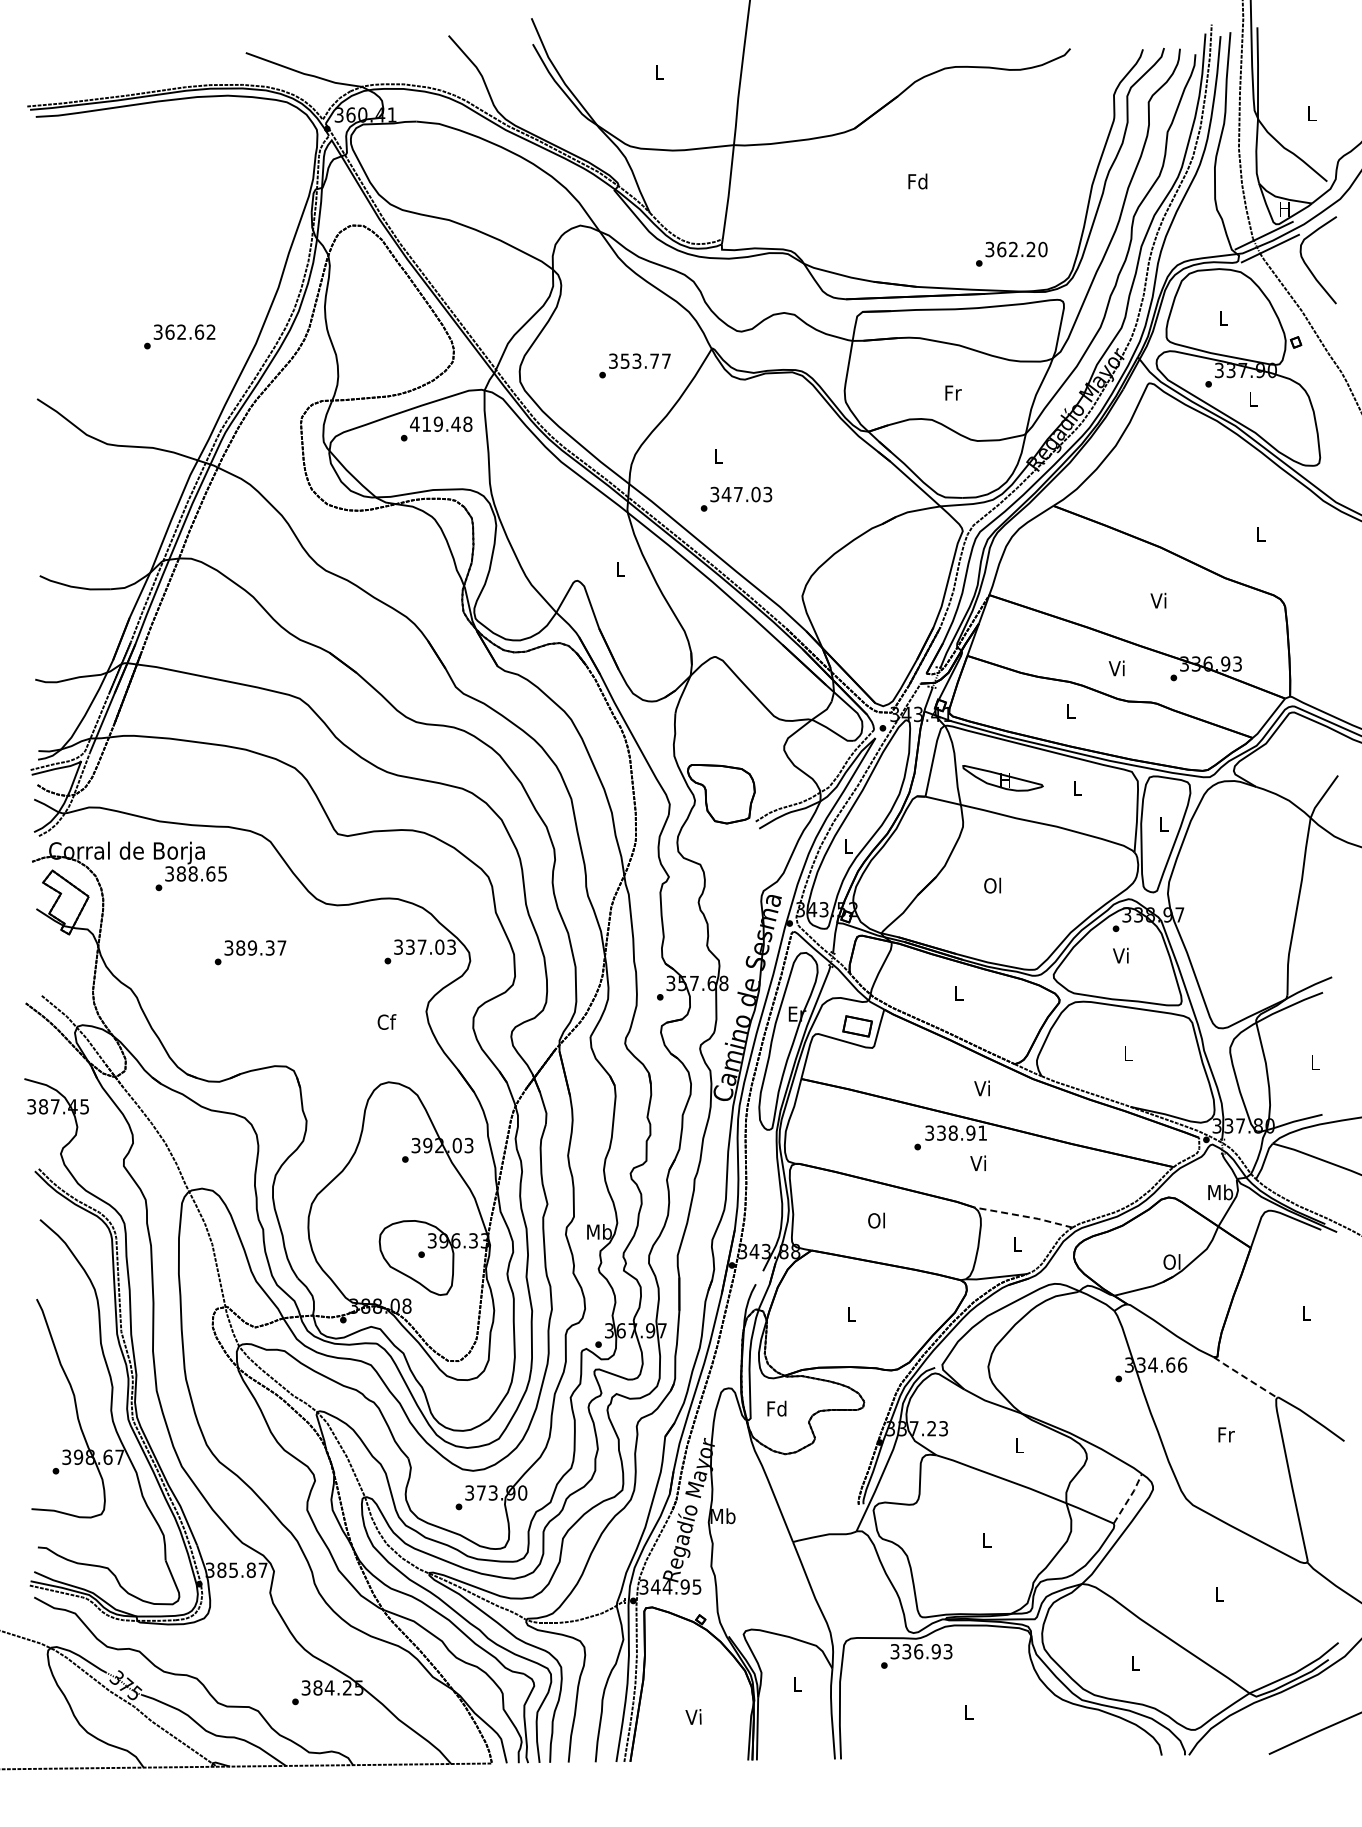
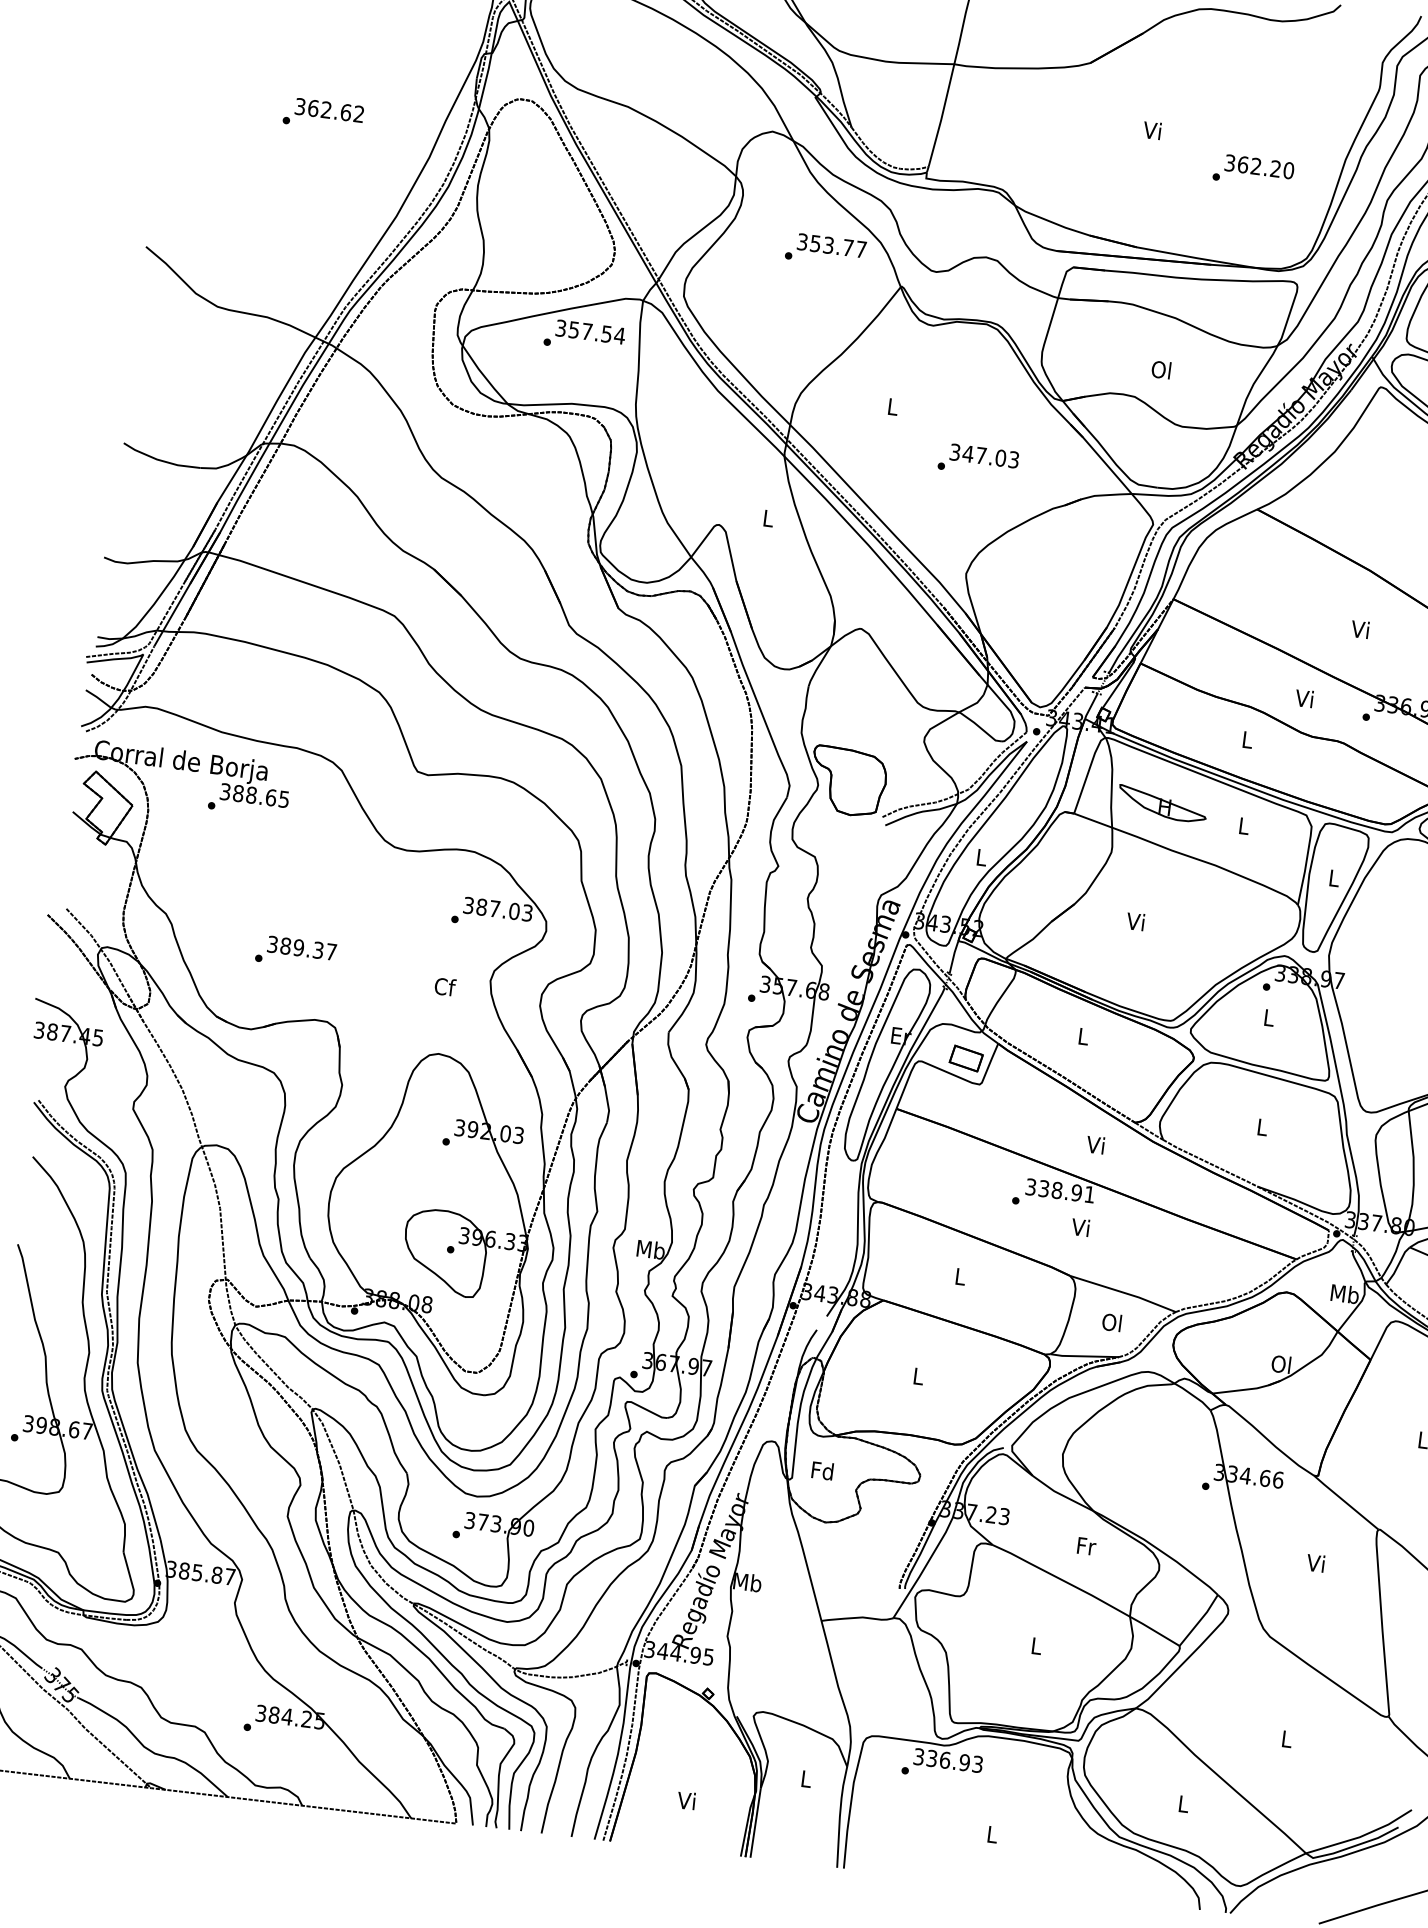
text: (917, 181) -> (1152, 130), Fd -> Vi
text: (1011, 253) -> (1253, 170), moved
text: (179, 336) -> (323, 114), moved
text: (634, 365) -> (825, 249), moved
text: (952, 392) -> (1161, 369), Fr -> Ol
text: (441, 423) -> (590, 331), 419.48 -> 357.54
text: (736, 498) -> (978, 459), moved
text: (992, 885) -> (1135, 921), Ol -> Vi
text: (409, 946) -> (480, 906), 337.03 -> 387.03
text: (250, 952) -> (295, 952), moved
text: (1120, 955) -> (1267, 1017), Vi -> L
line: (1024, 1216) -> (1124, 1292), dashed -> solid
text: (876, 1220) -> (959, 1276), Ol -> L
text: (1016, 1244) -> (1111, 1322), L -> Ol
line: (1245, 1377) -> (1346, 1502), dashed -> solid
text: (1225, 1434) -> (1316, 1563), Fr -> Vi
text: (1020, 1445) -> (1087, 1546), L -> Fr
line: (1129, 1498) -> (1200, 1620), dashed -> solid

